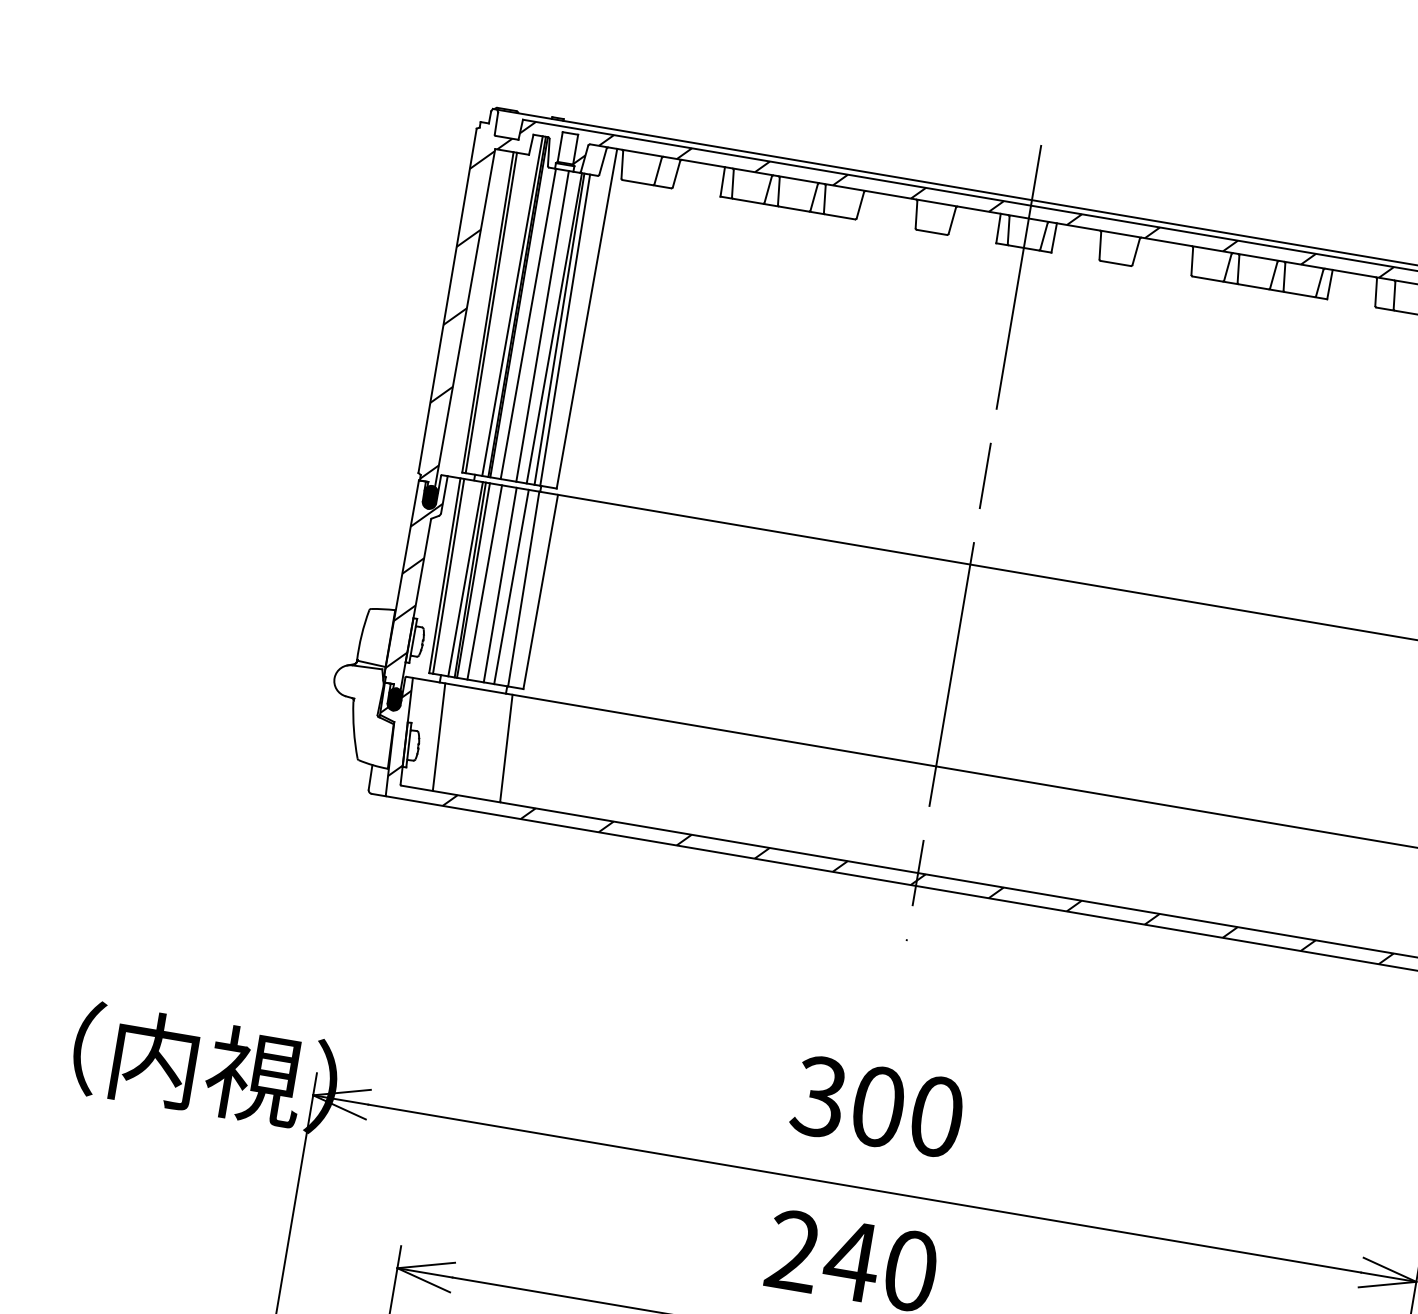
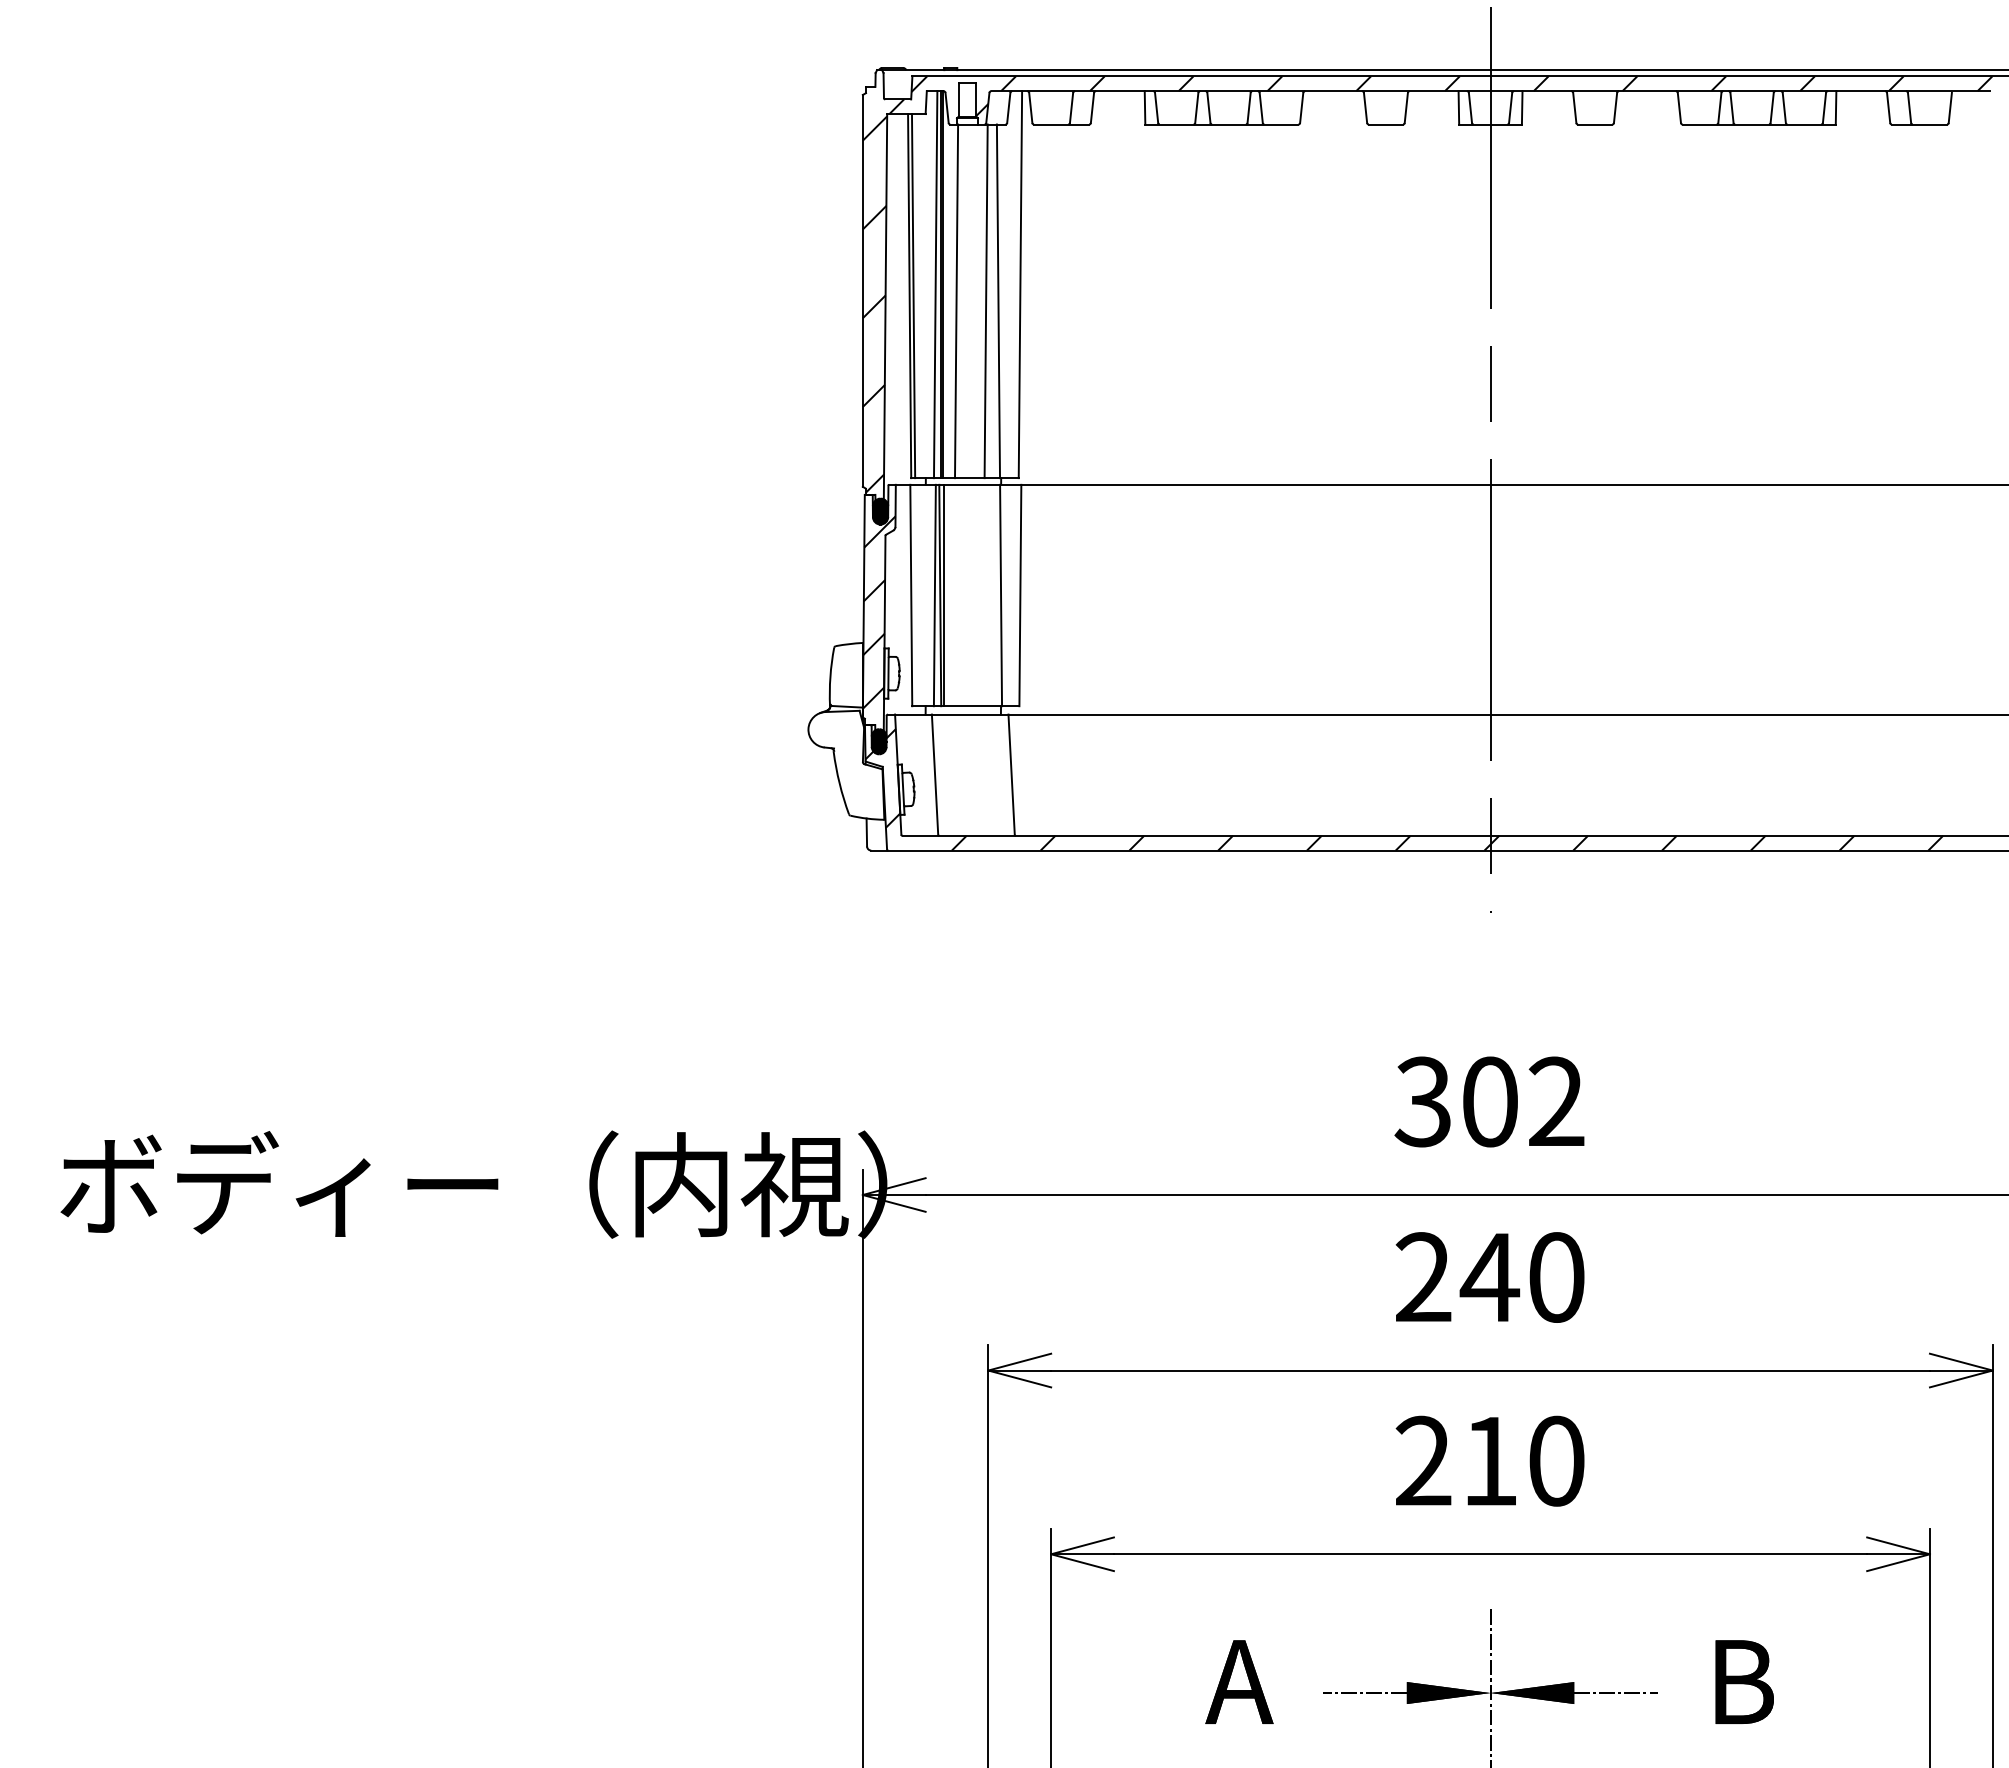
line: (542, 326) -> (972, 301), removed
line: (559, 329) -> (991, 301), removed
line: (448, 576) -> (915, 595), removed
line: (484, 582) -> (956, 595), removed
line: (500, 585) -> (974, 595), removed
line: (511, 587) -> (987, 595), removed
text: (936, 1116) -> (1556, 1101), 300 -> 302

